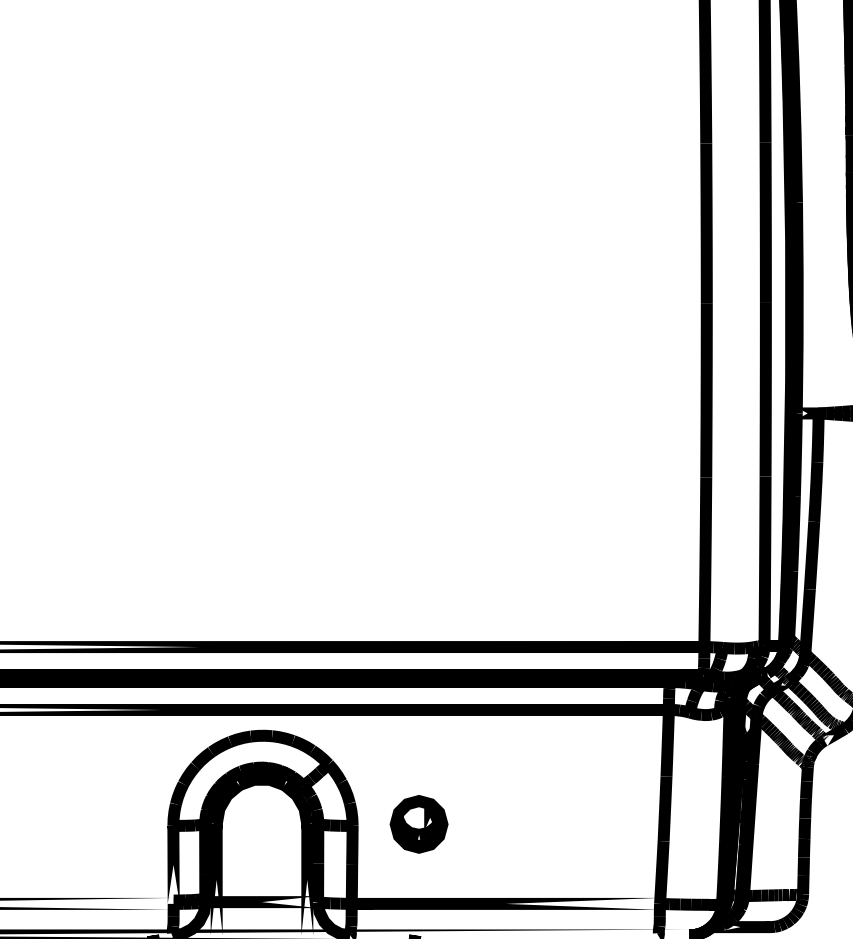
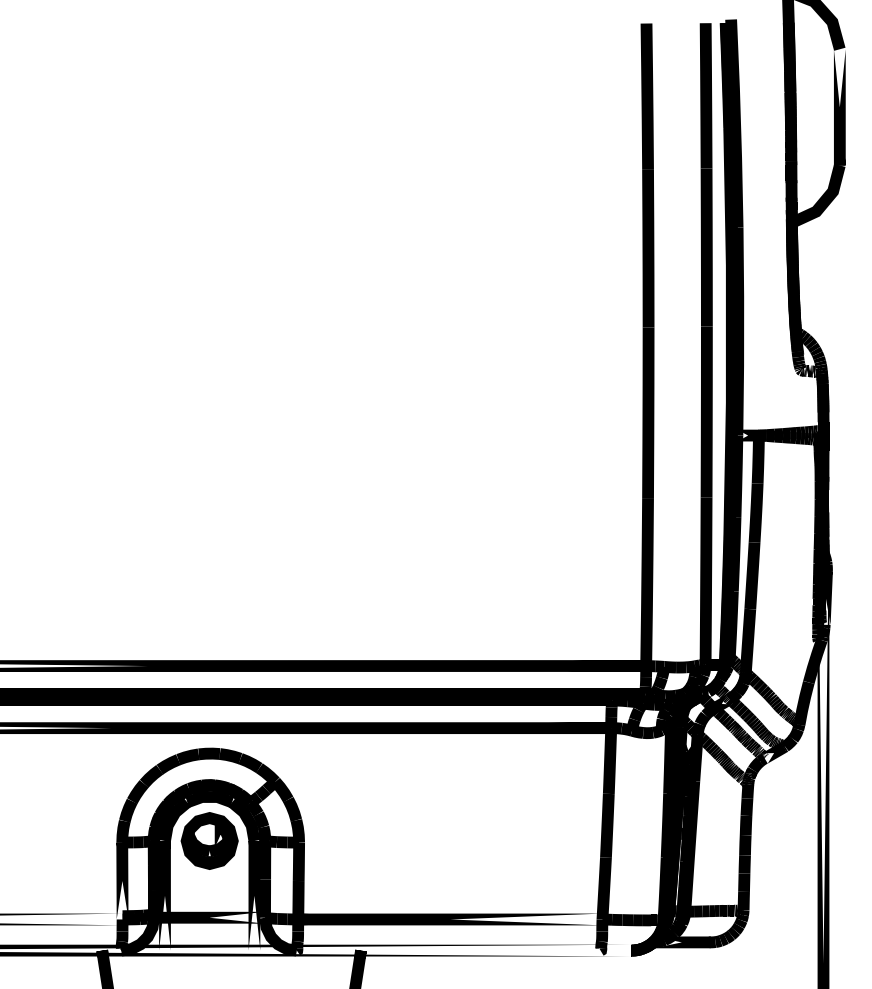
part: (418, 823) -> (209, 840), moved

